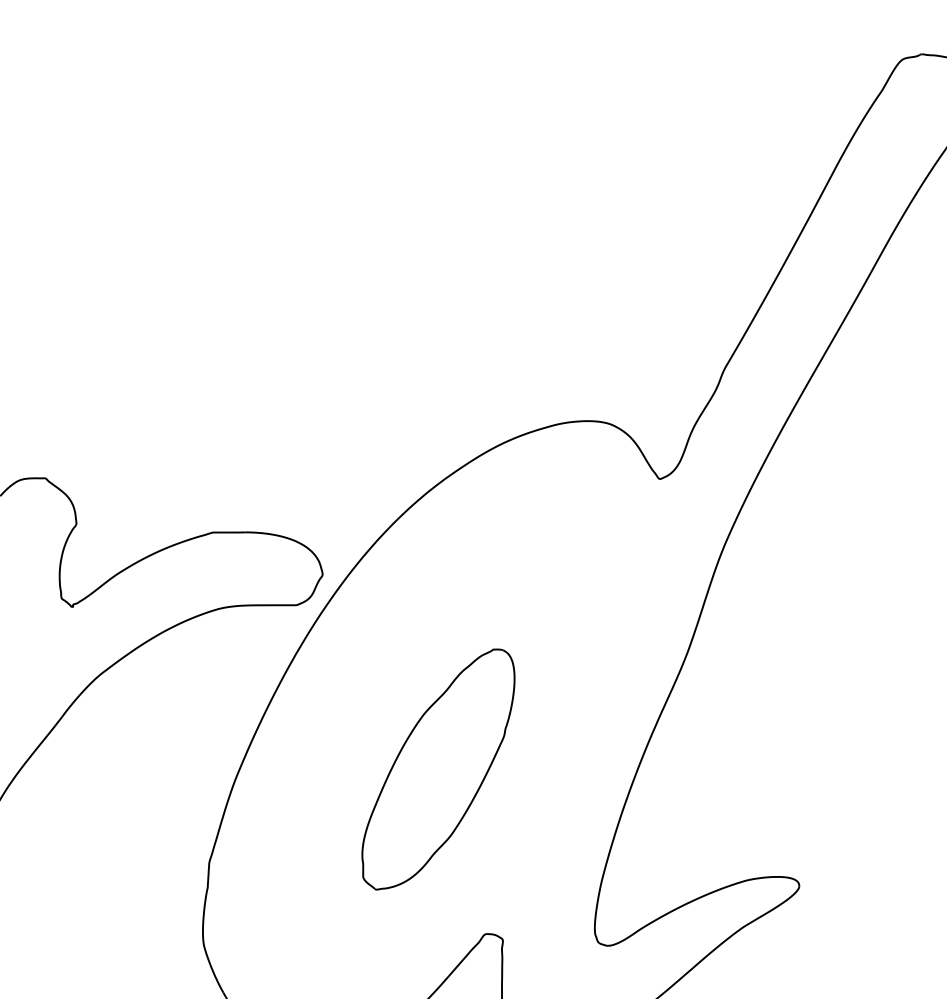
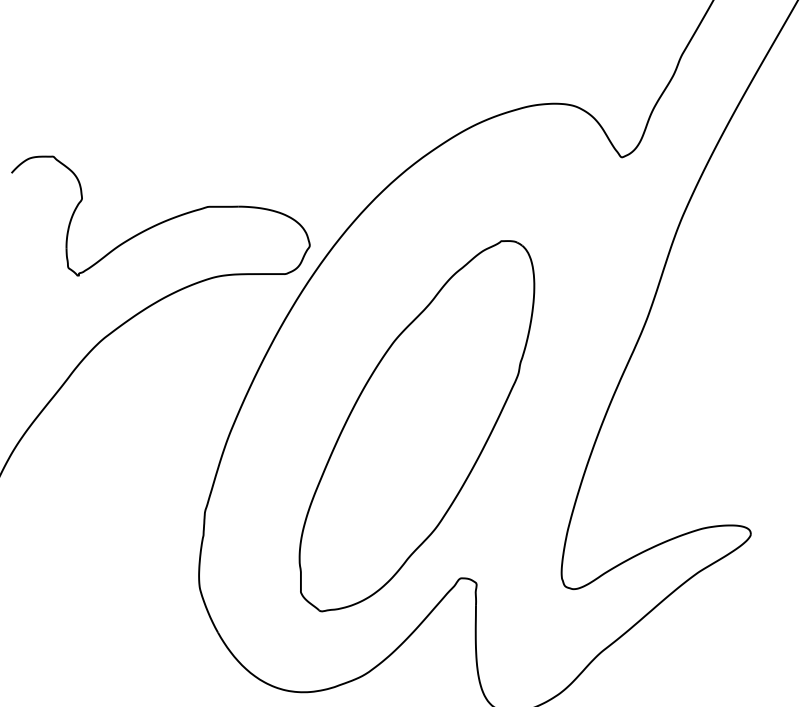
part: (438, 769) -> (417, 426), size x1.67

